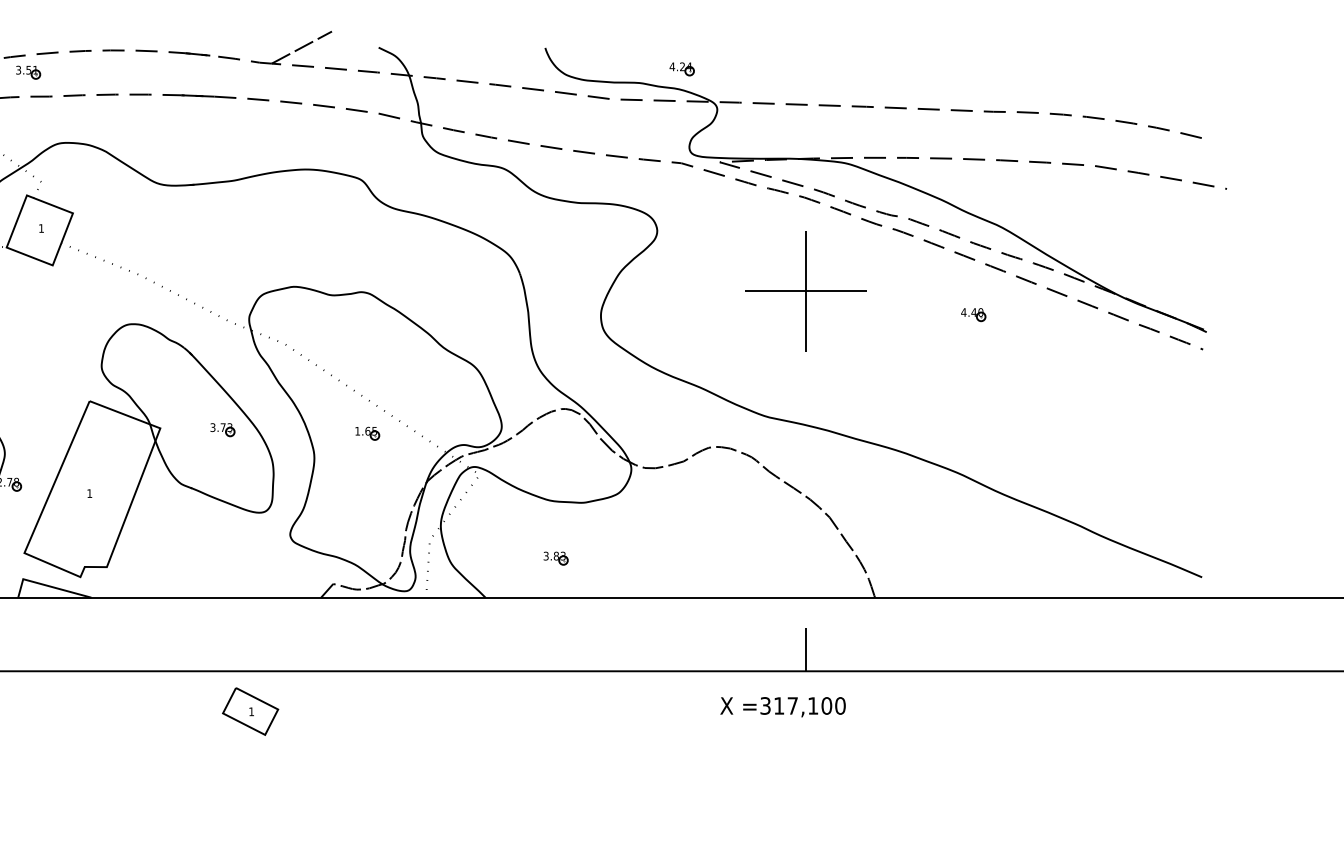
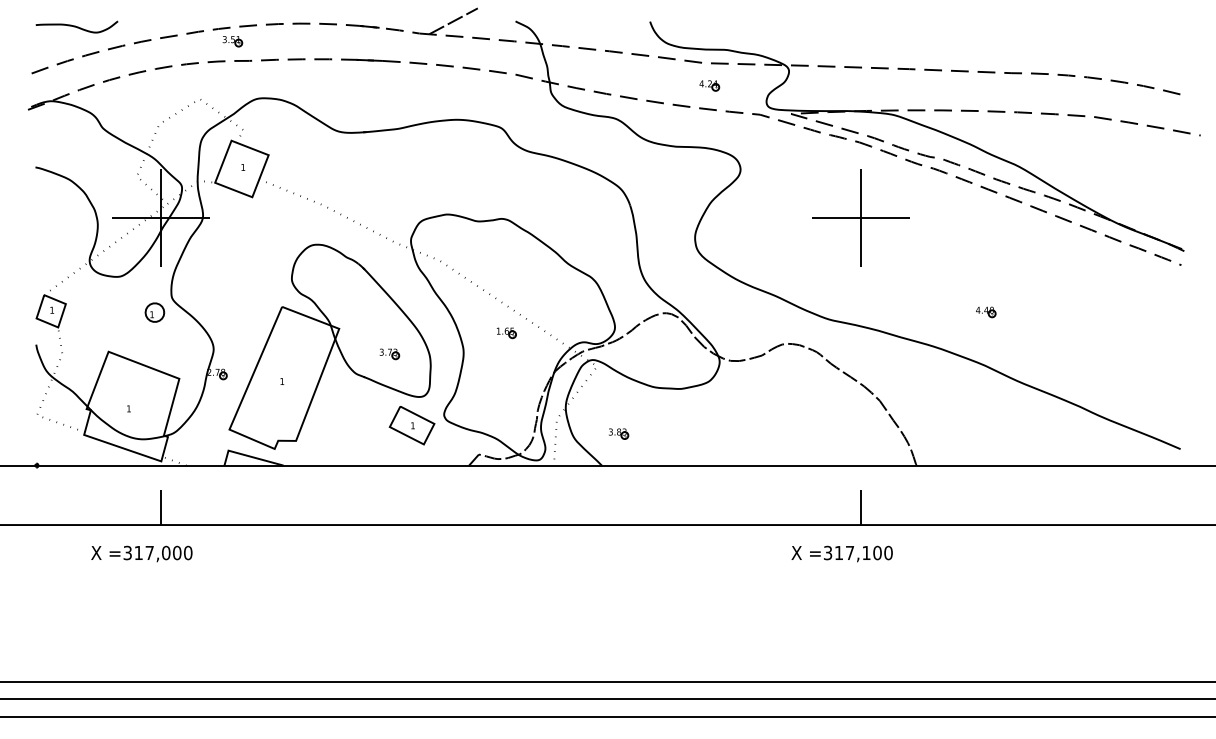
part: (681, 68) -> (709, 85), moved
part: (974, 315) -> (986, 312), moved
part: (222, 430) -> (389, 354), moved
part: (556, 557) -> (619, 433), moved
part: (249, 711) -> (411, 425), moved

